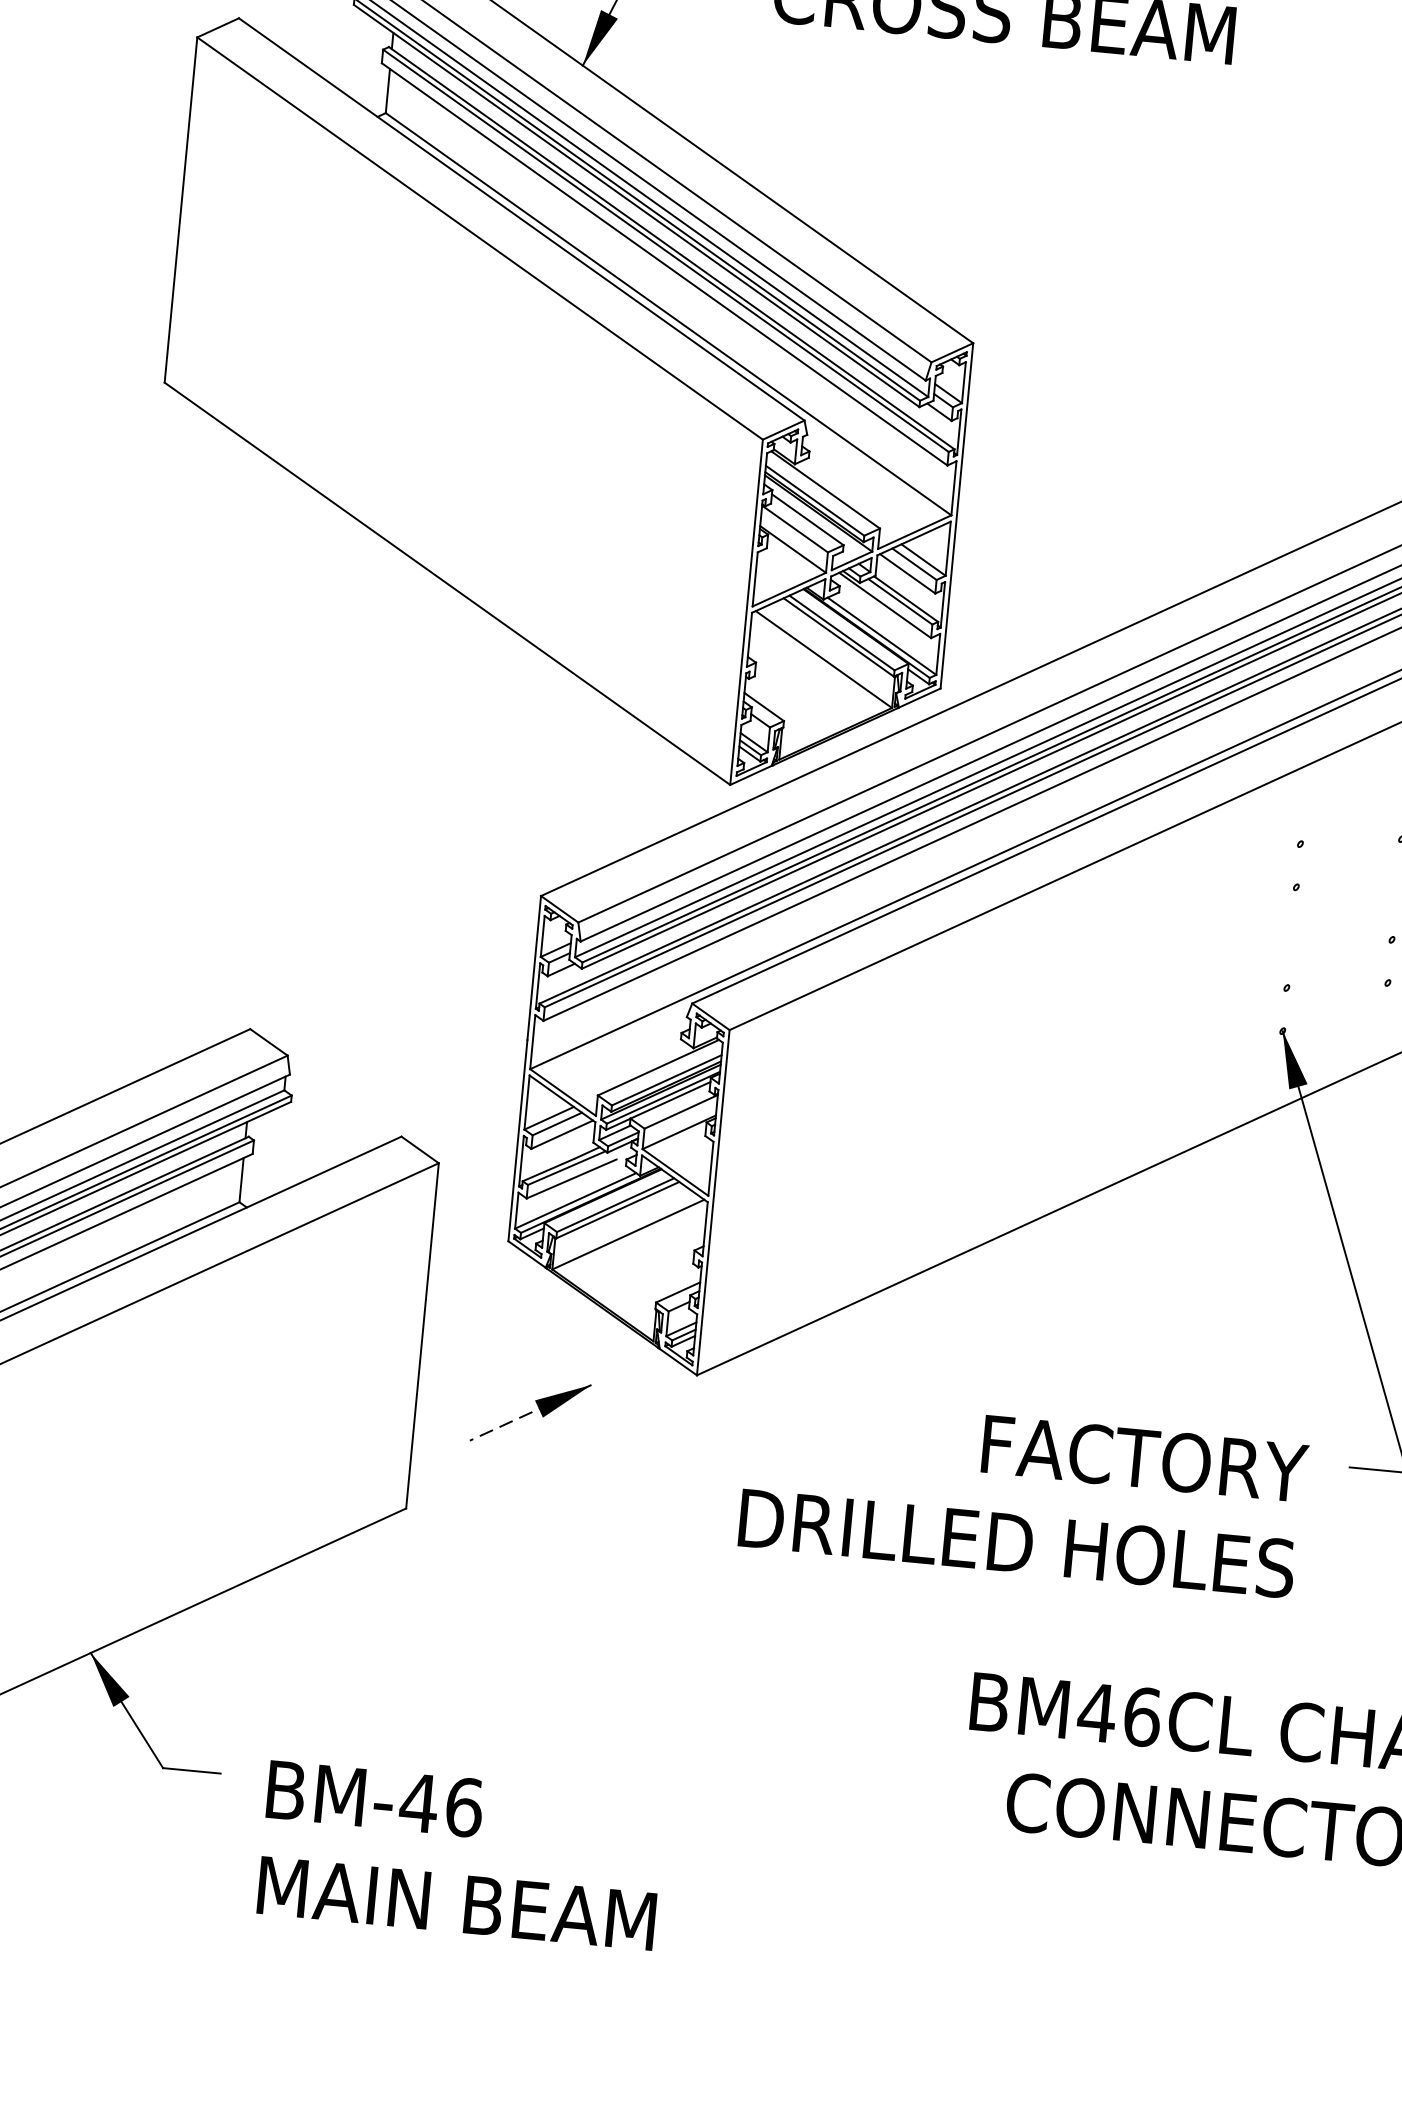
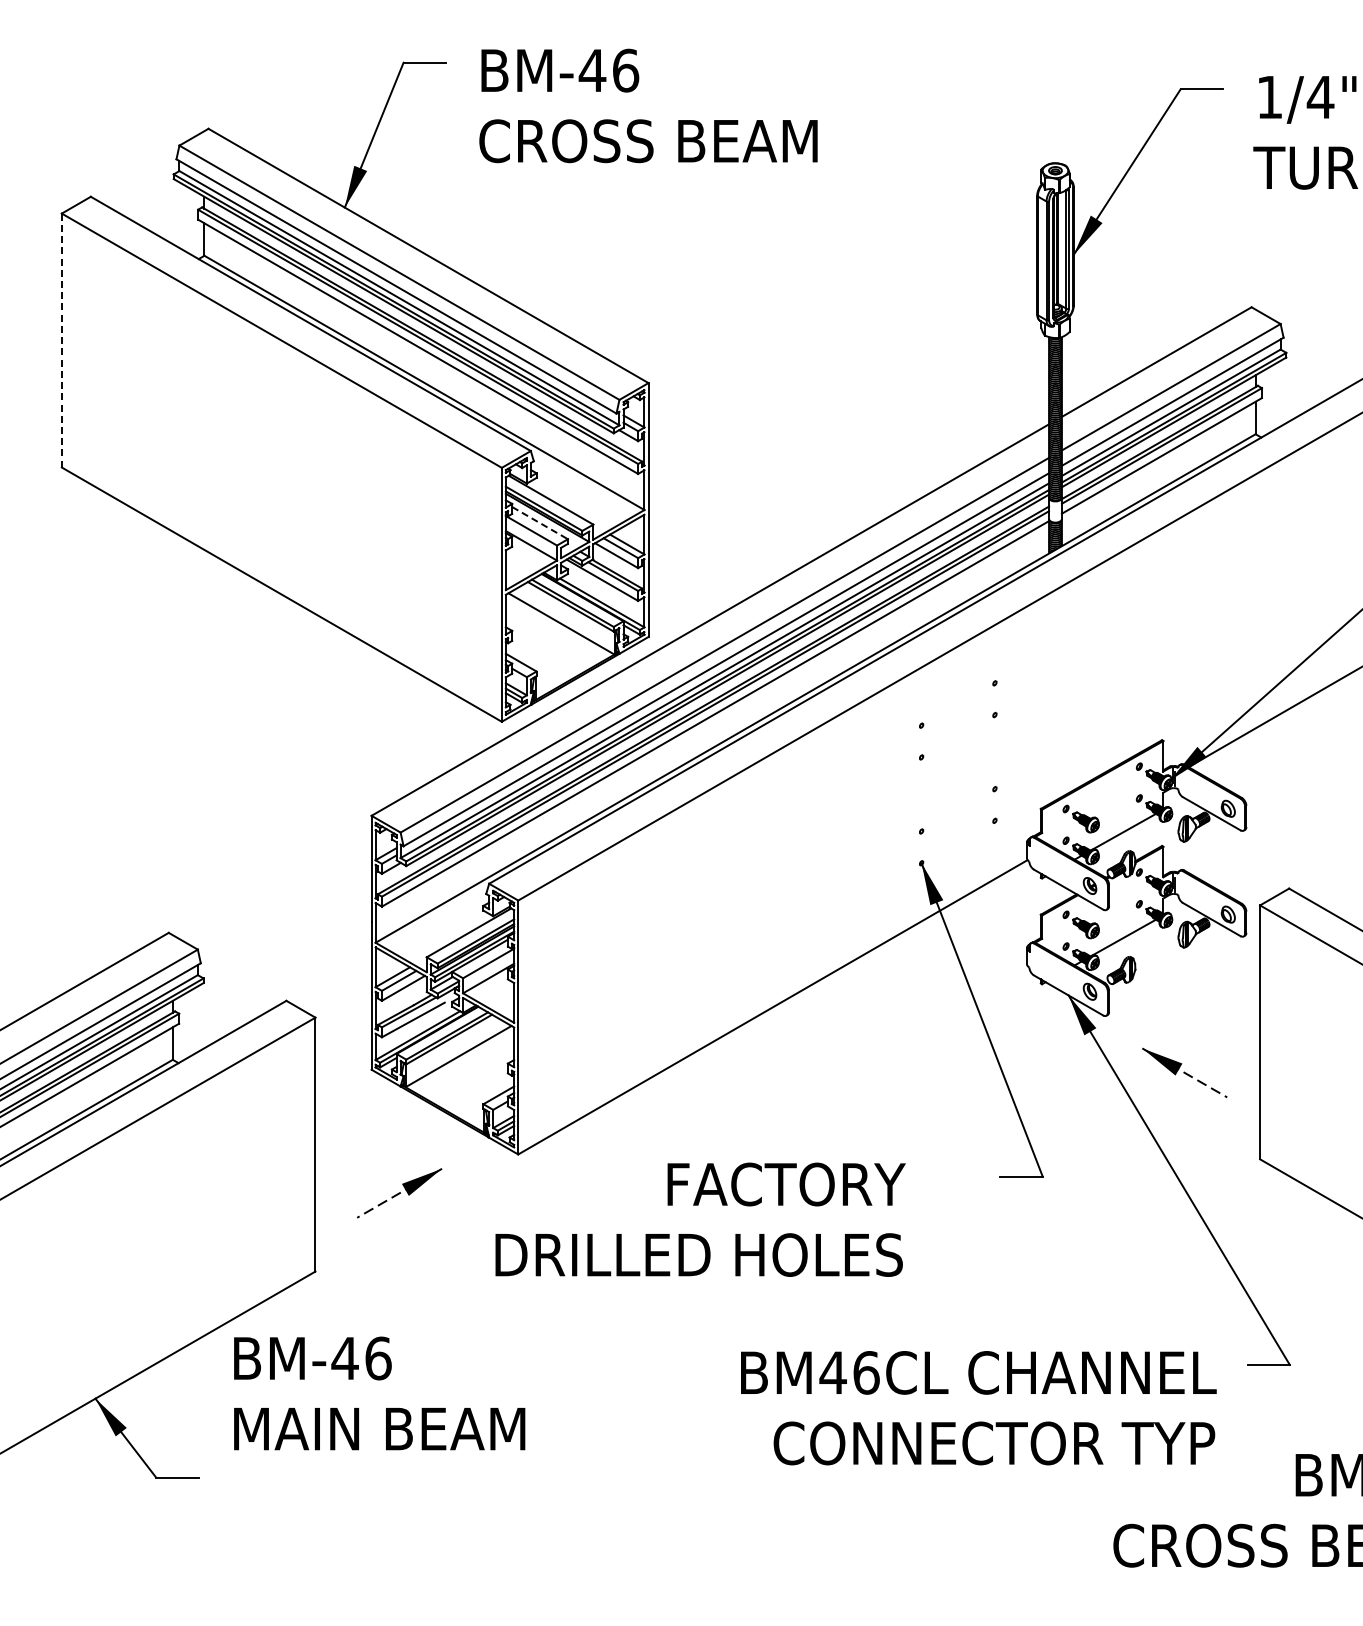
line: (180, 209) -> (61, 340), solid -> dashed
line: (808, 520) -> (540, 523), solid -> dashed
text: (1023, 1495) -> (700, 1219), moved
text: (461, 1855) -> (379, 1393), moved

